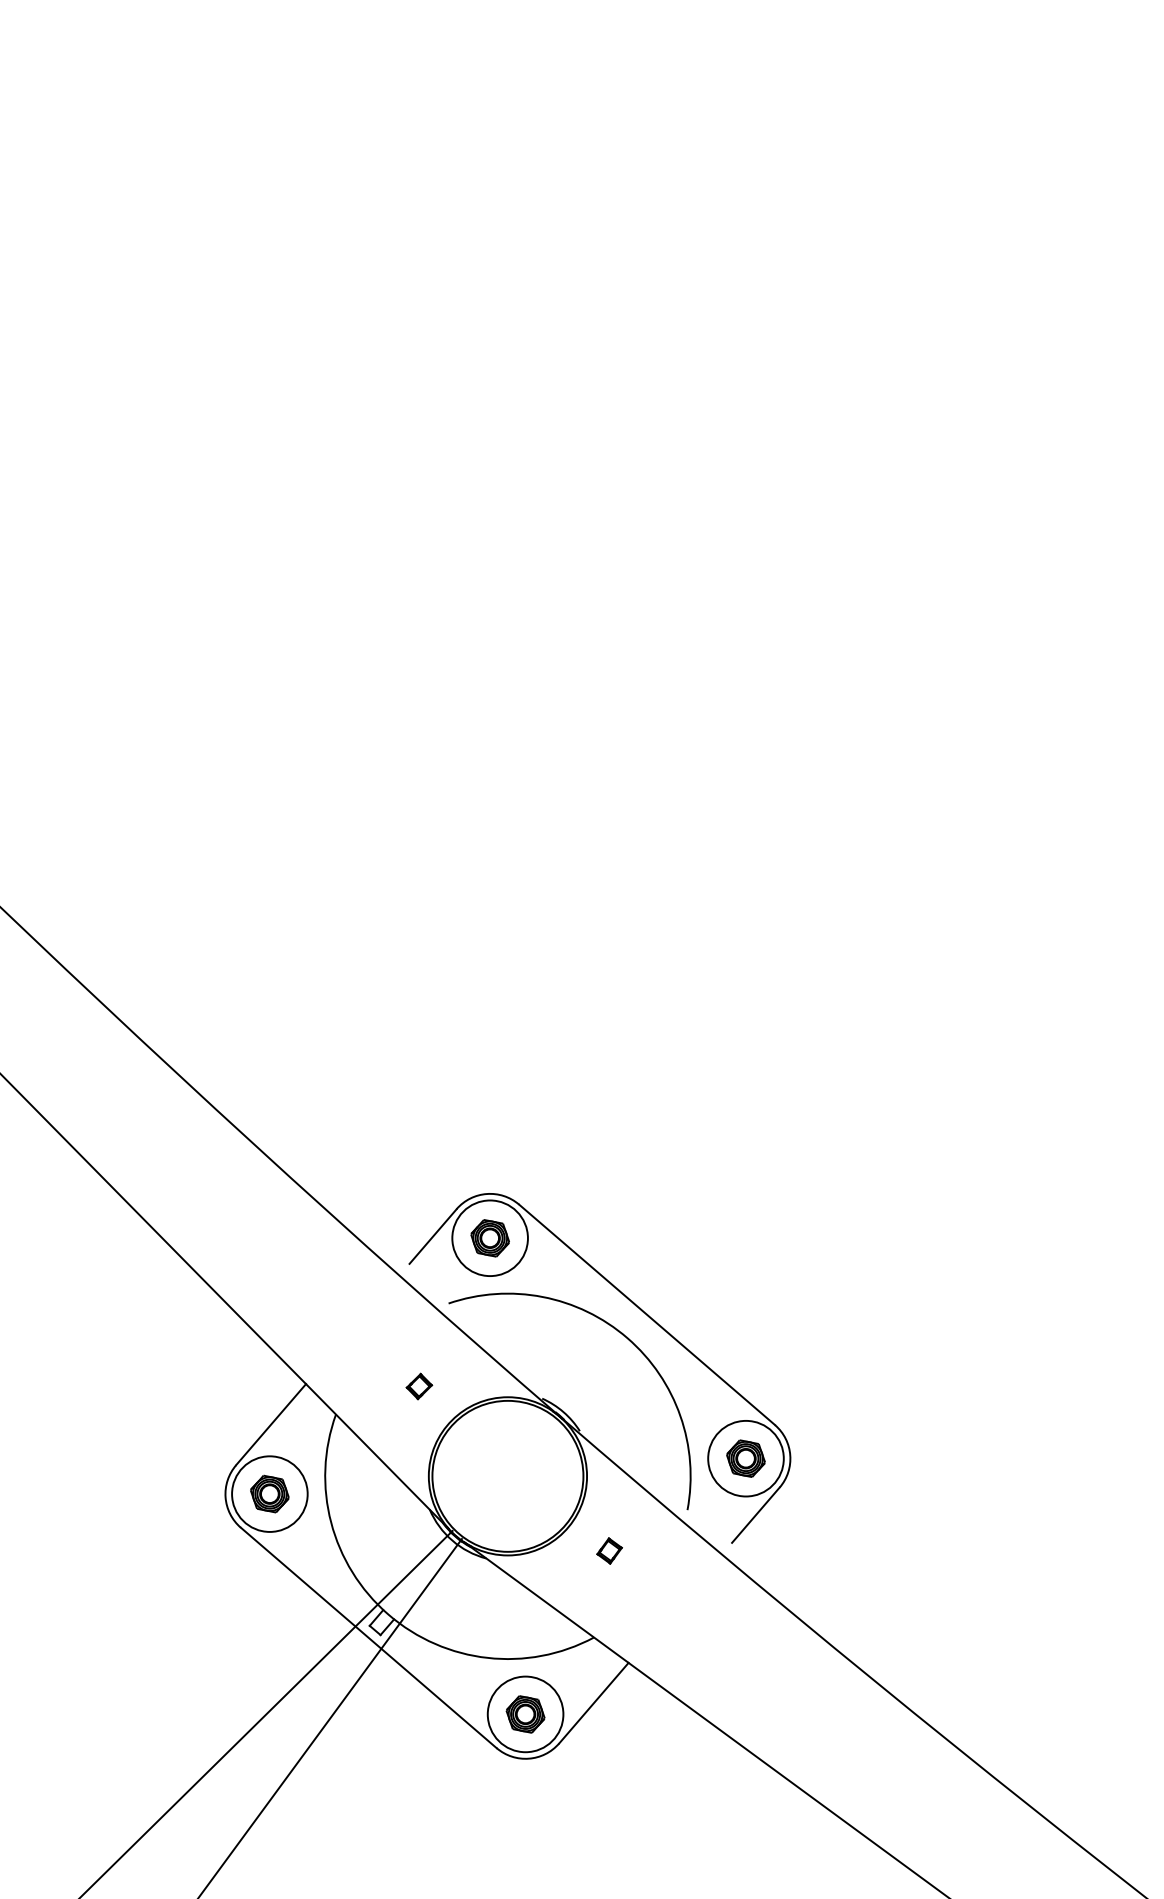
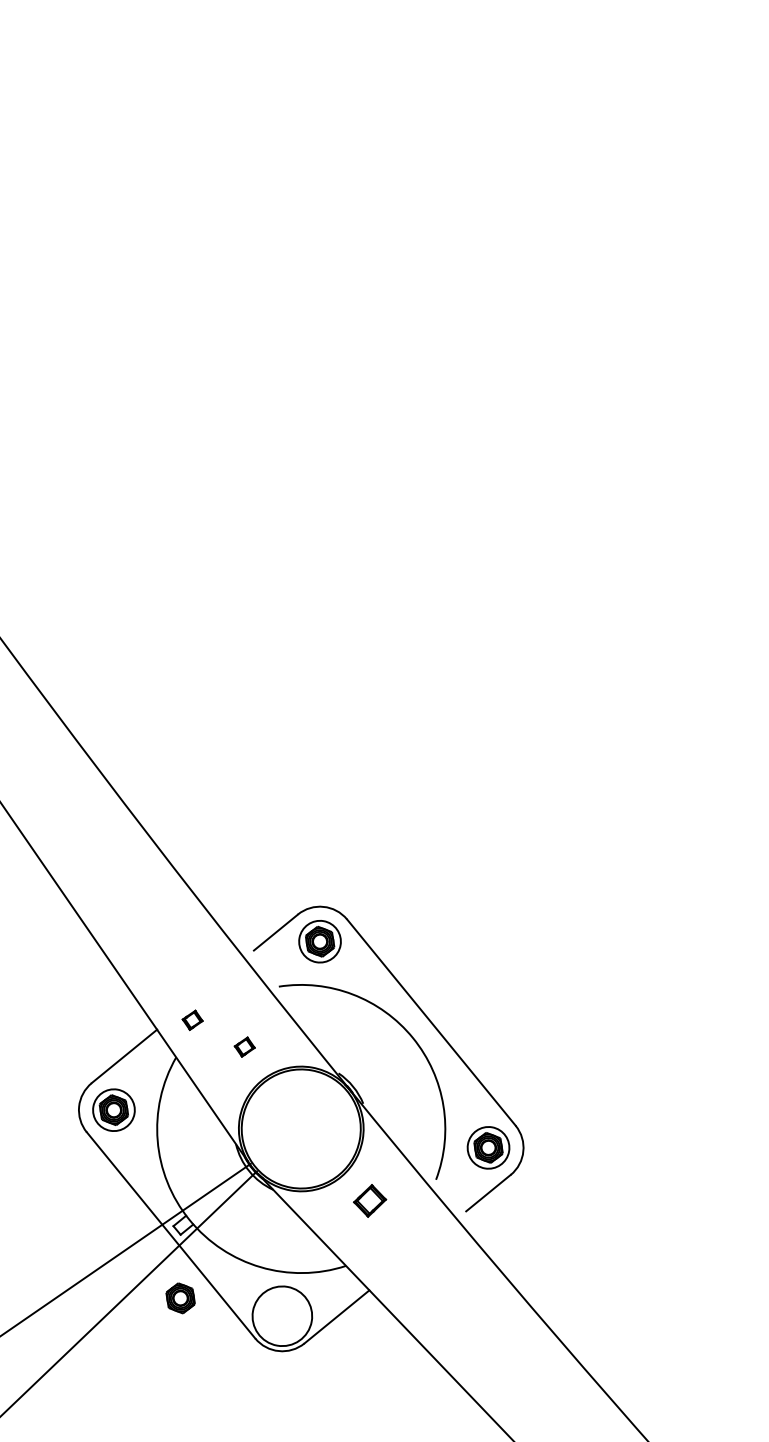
circle: (489, 1238) -> (319, 941), size x0.7
part: (348, 1364) -> (192, 1020), added
circle: (745, 1458) -> (488, 1147), size x0.7
circle: (269, 1493) -> (113, 1109), size x0.7
part: (609, 1550) -> (369, 1200), size x1.6
part: (525, 1714) -> (180, 1298), moved

